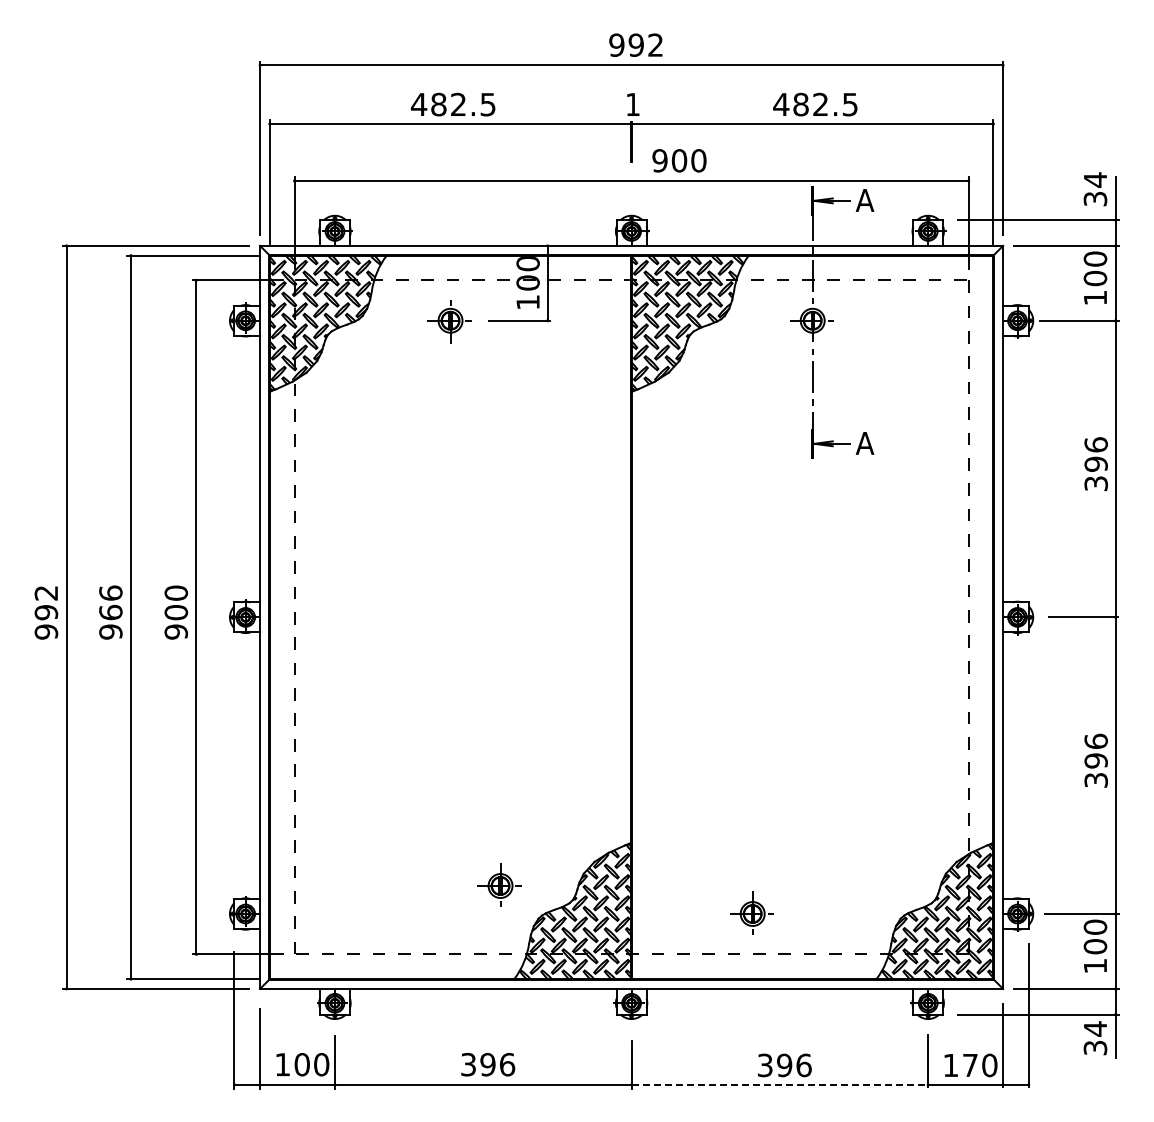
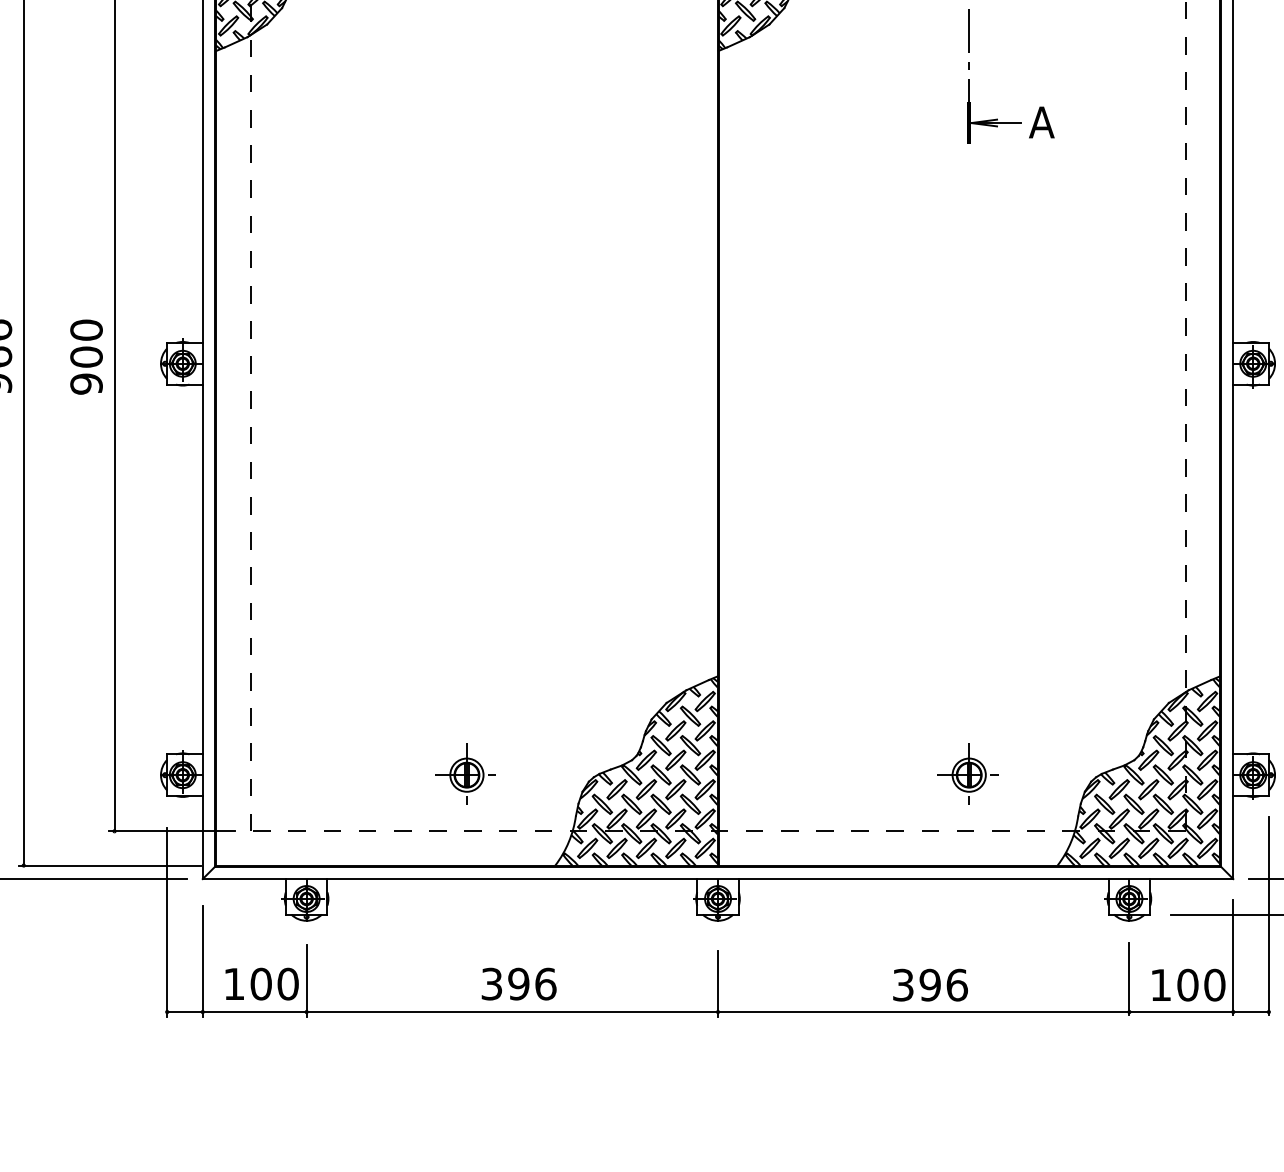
part: (499, 884) -> (465, 773), moved
part: (751, 912) -> (967, 773), moved
text: (970, 1065) -> (1188, 985), 170 -> 100
line: (780, 1084) -> (924, 1011), dashed -> solid

